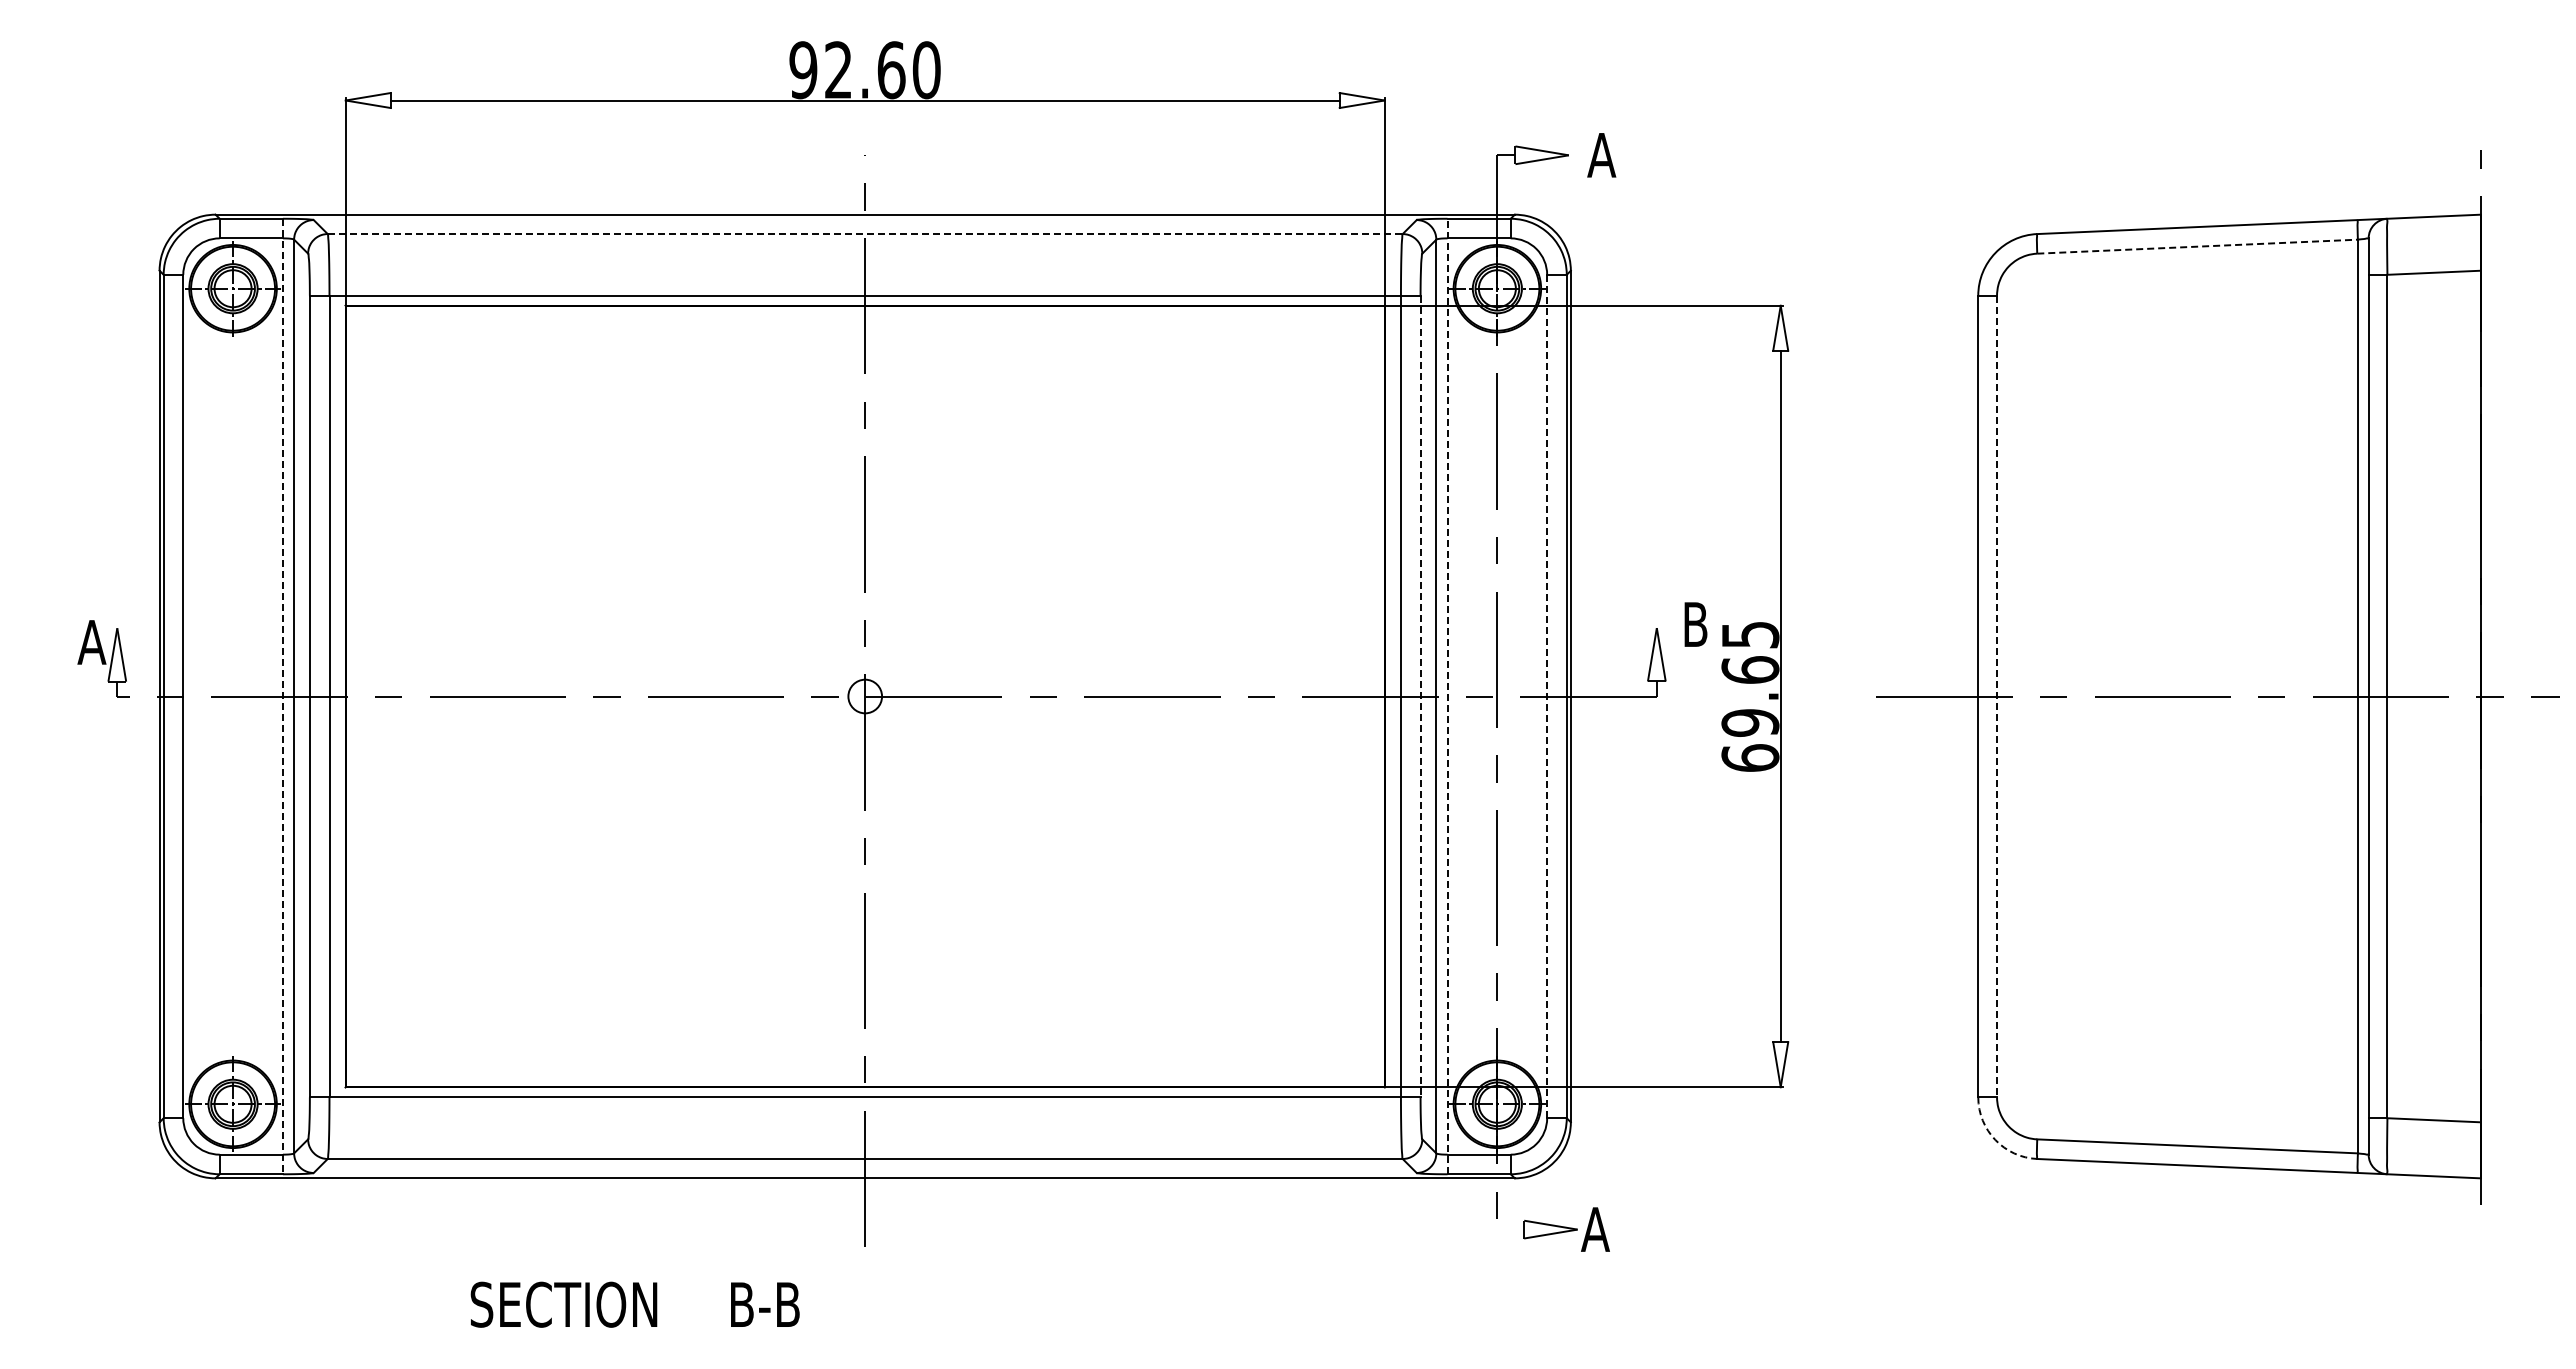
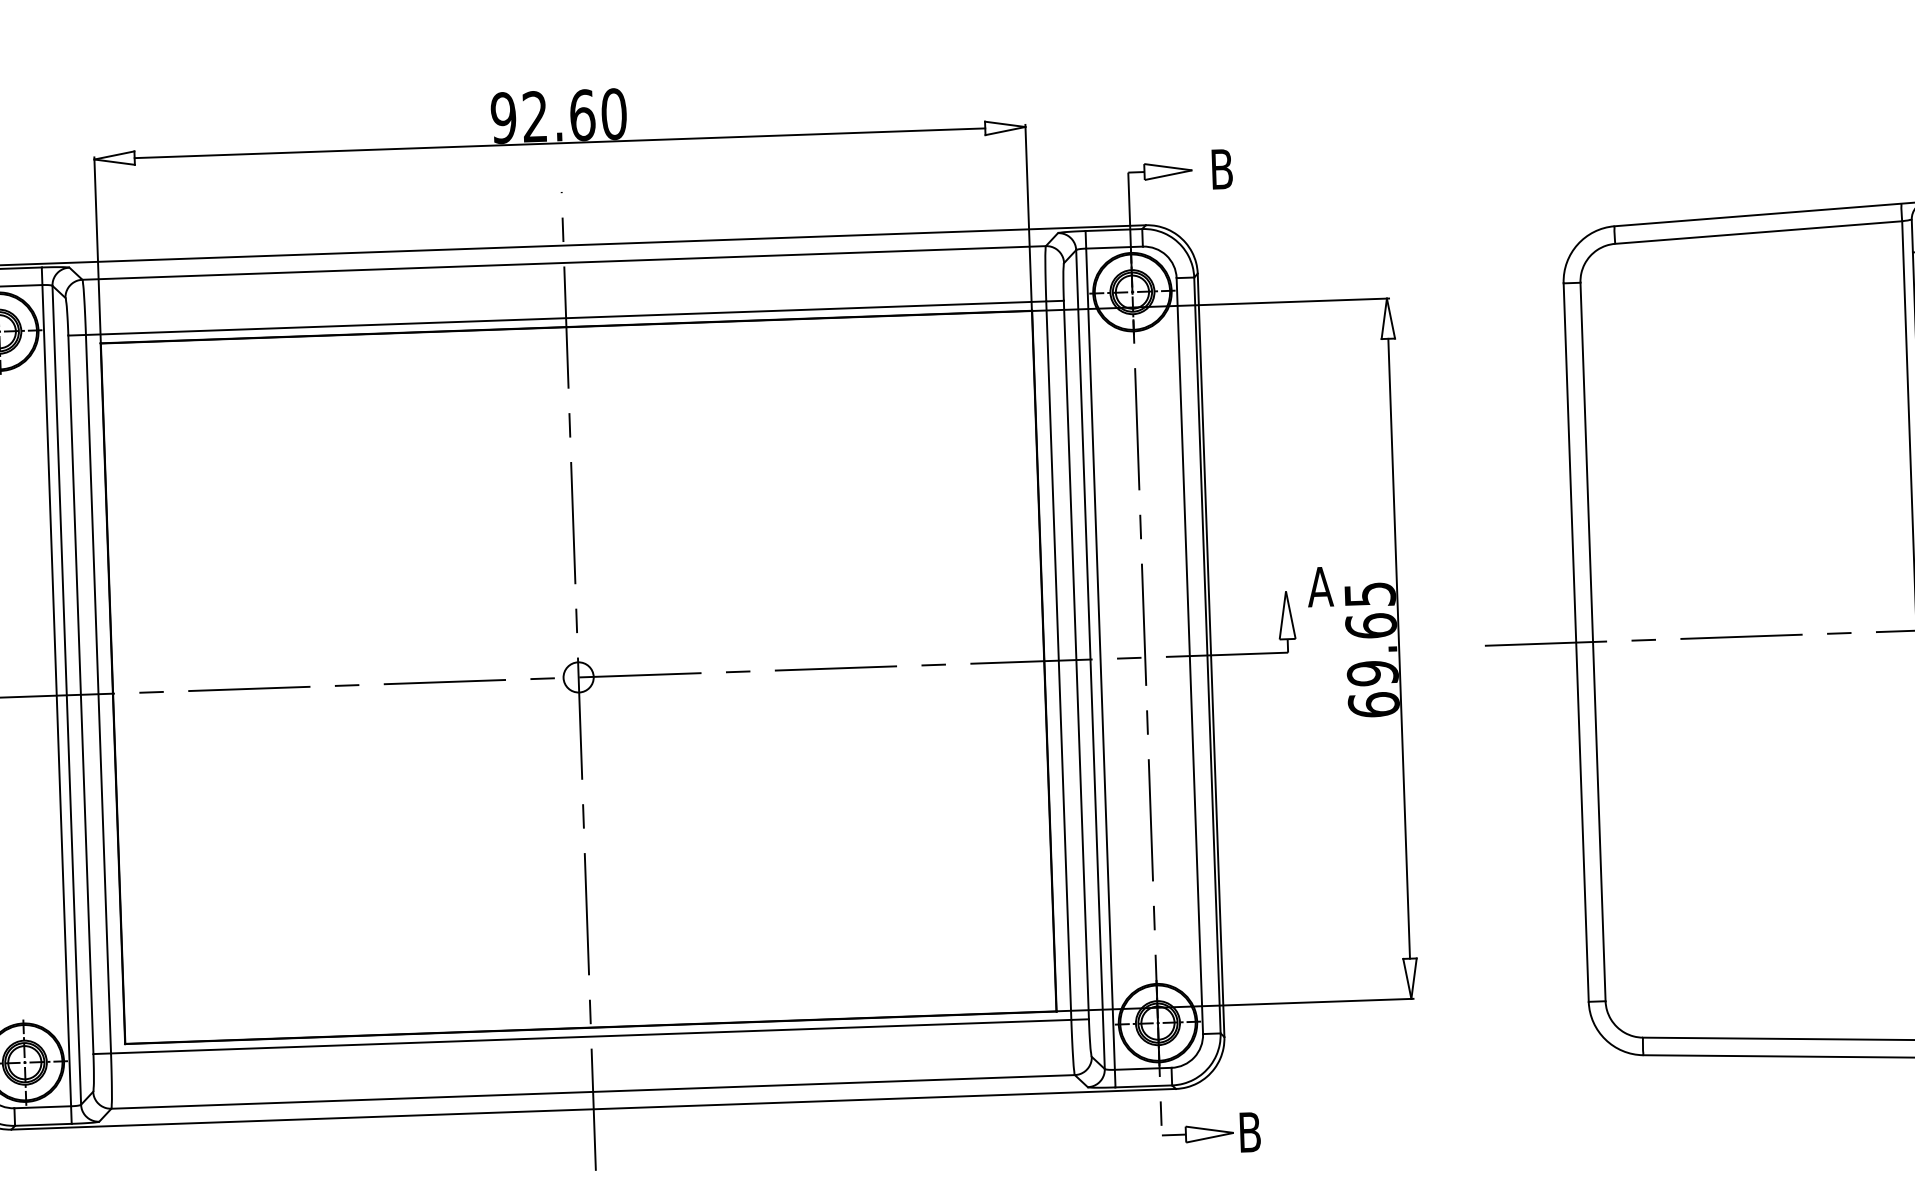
text: (1601, 155) -> (1221, 169), A -> B
line: (865, 234) -> (564, 263), dashed -> solid
line: (2198, 246) -> (1759, 232), dashed -> solid
text: (1694, 624) -> (1319, 586), B -> A
line: (282, 696) -> (56, 695), dashed -> solid
line: (1420, 696) -> (1076, 660), dashed -> solid
line: (1447, 696) -> (1100, 659), dashed -> solid
line: (1547, 696) -> (1190, 656), dashed -> solid
line: (1997, 696) -> (1593, 641), dashed -> solid
arc: (1995, 1140) -> (1605, 1039), dashed -> solid
line: (1510, 1229) -> (1173, 1134), added
text: (1595, 1229) -> (1249, 1132), A -> B

